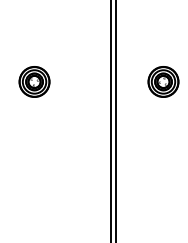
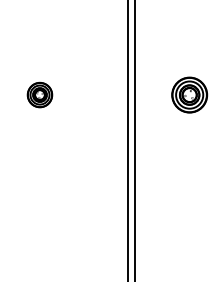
part: (34, 81) -> (39, 94), size x0.7

